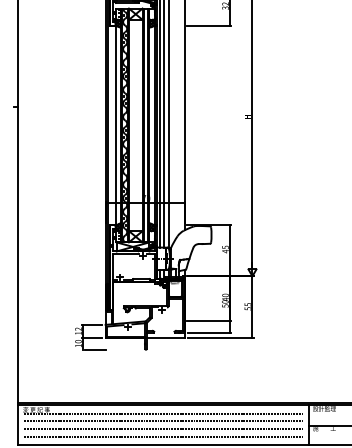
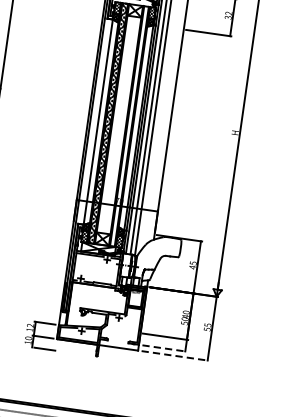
line: (210, 332) -> (165, 348), solid -> dashed
line: (220, 338) -> (174, 355), solid -> dashed

